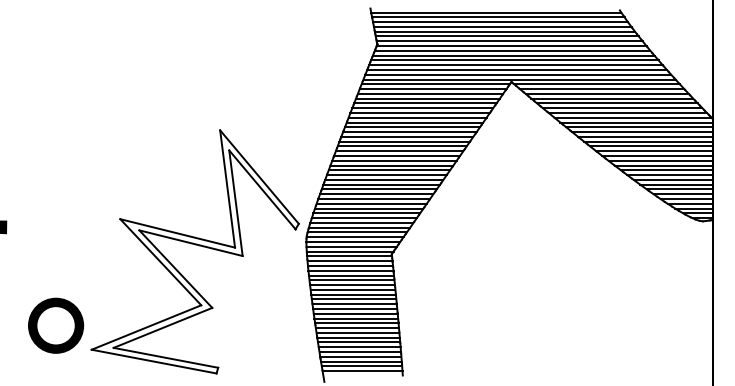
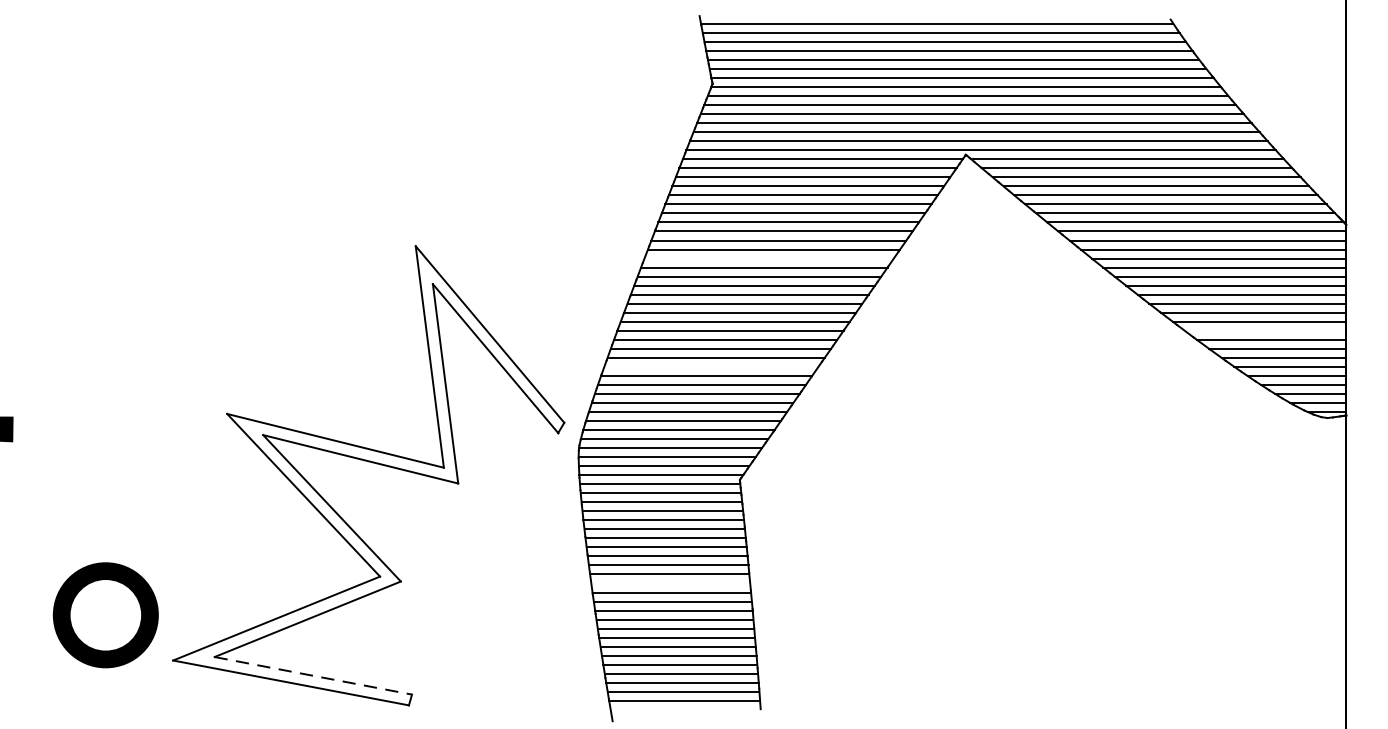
line: (407, 136) -> (769, 257), removed
line: (669, 175) -> (1264, 331), removed
line: (376, 194) -> (710, 367), removed
line: (355, 309) -> (671, 584), removed
line: (166, 357) -> (314, 675), solid -> dashed

